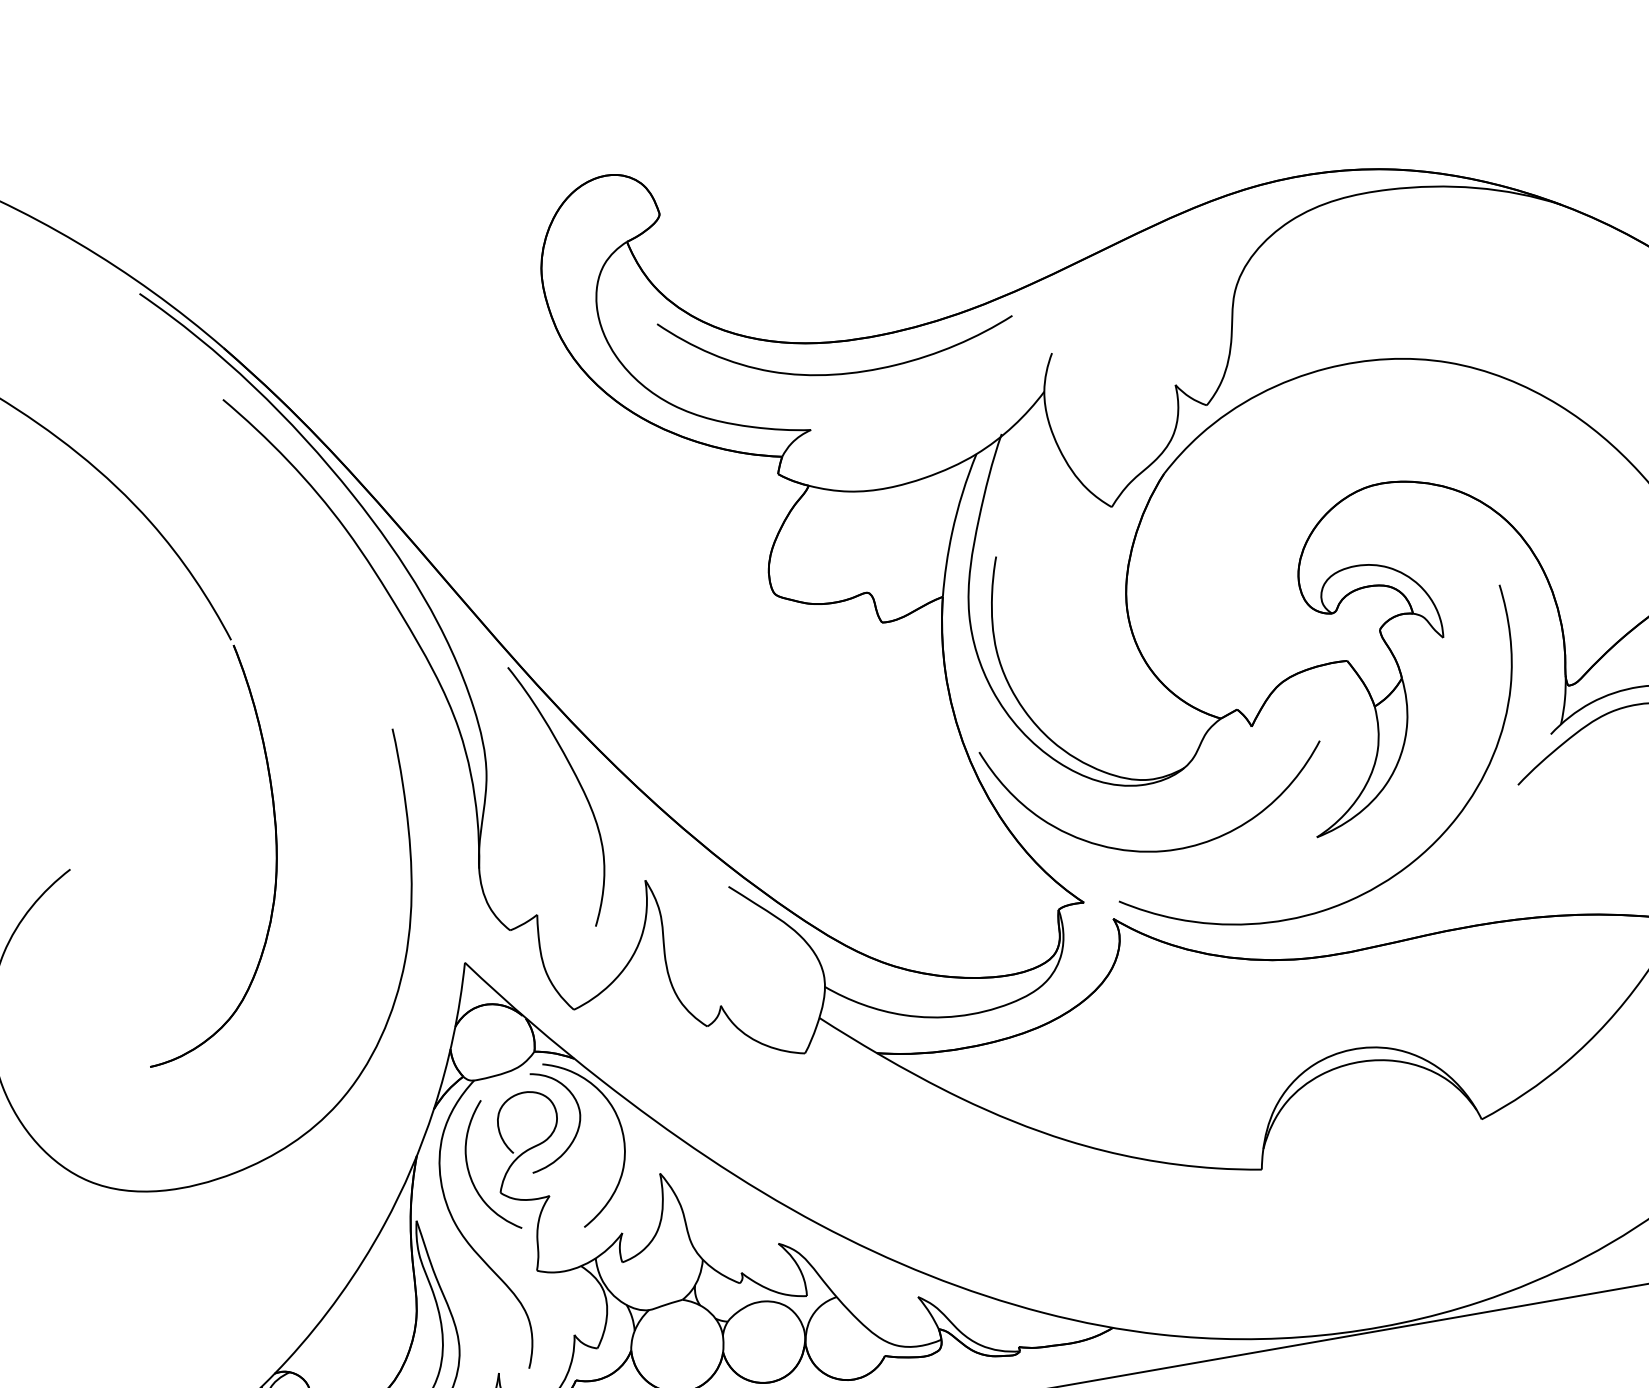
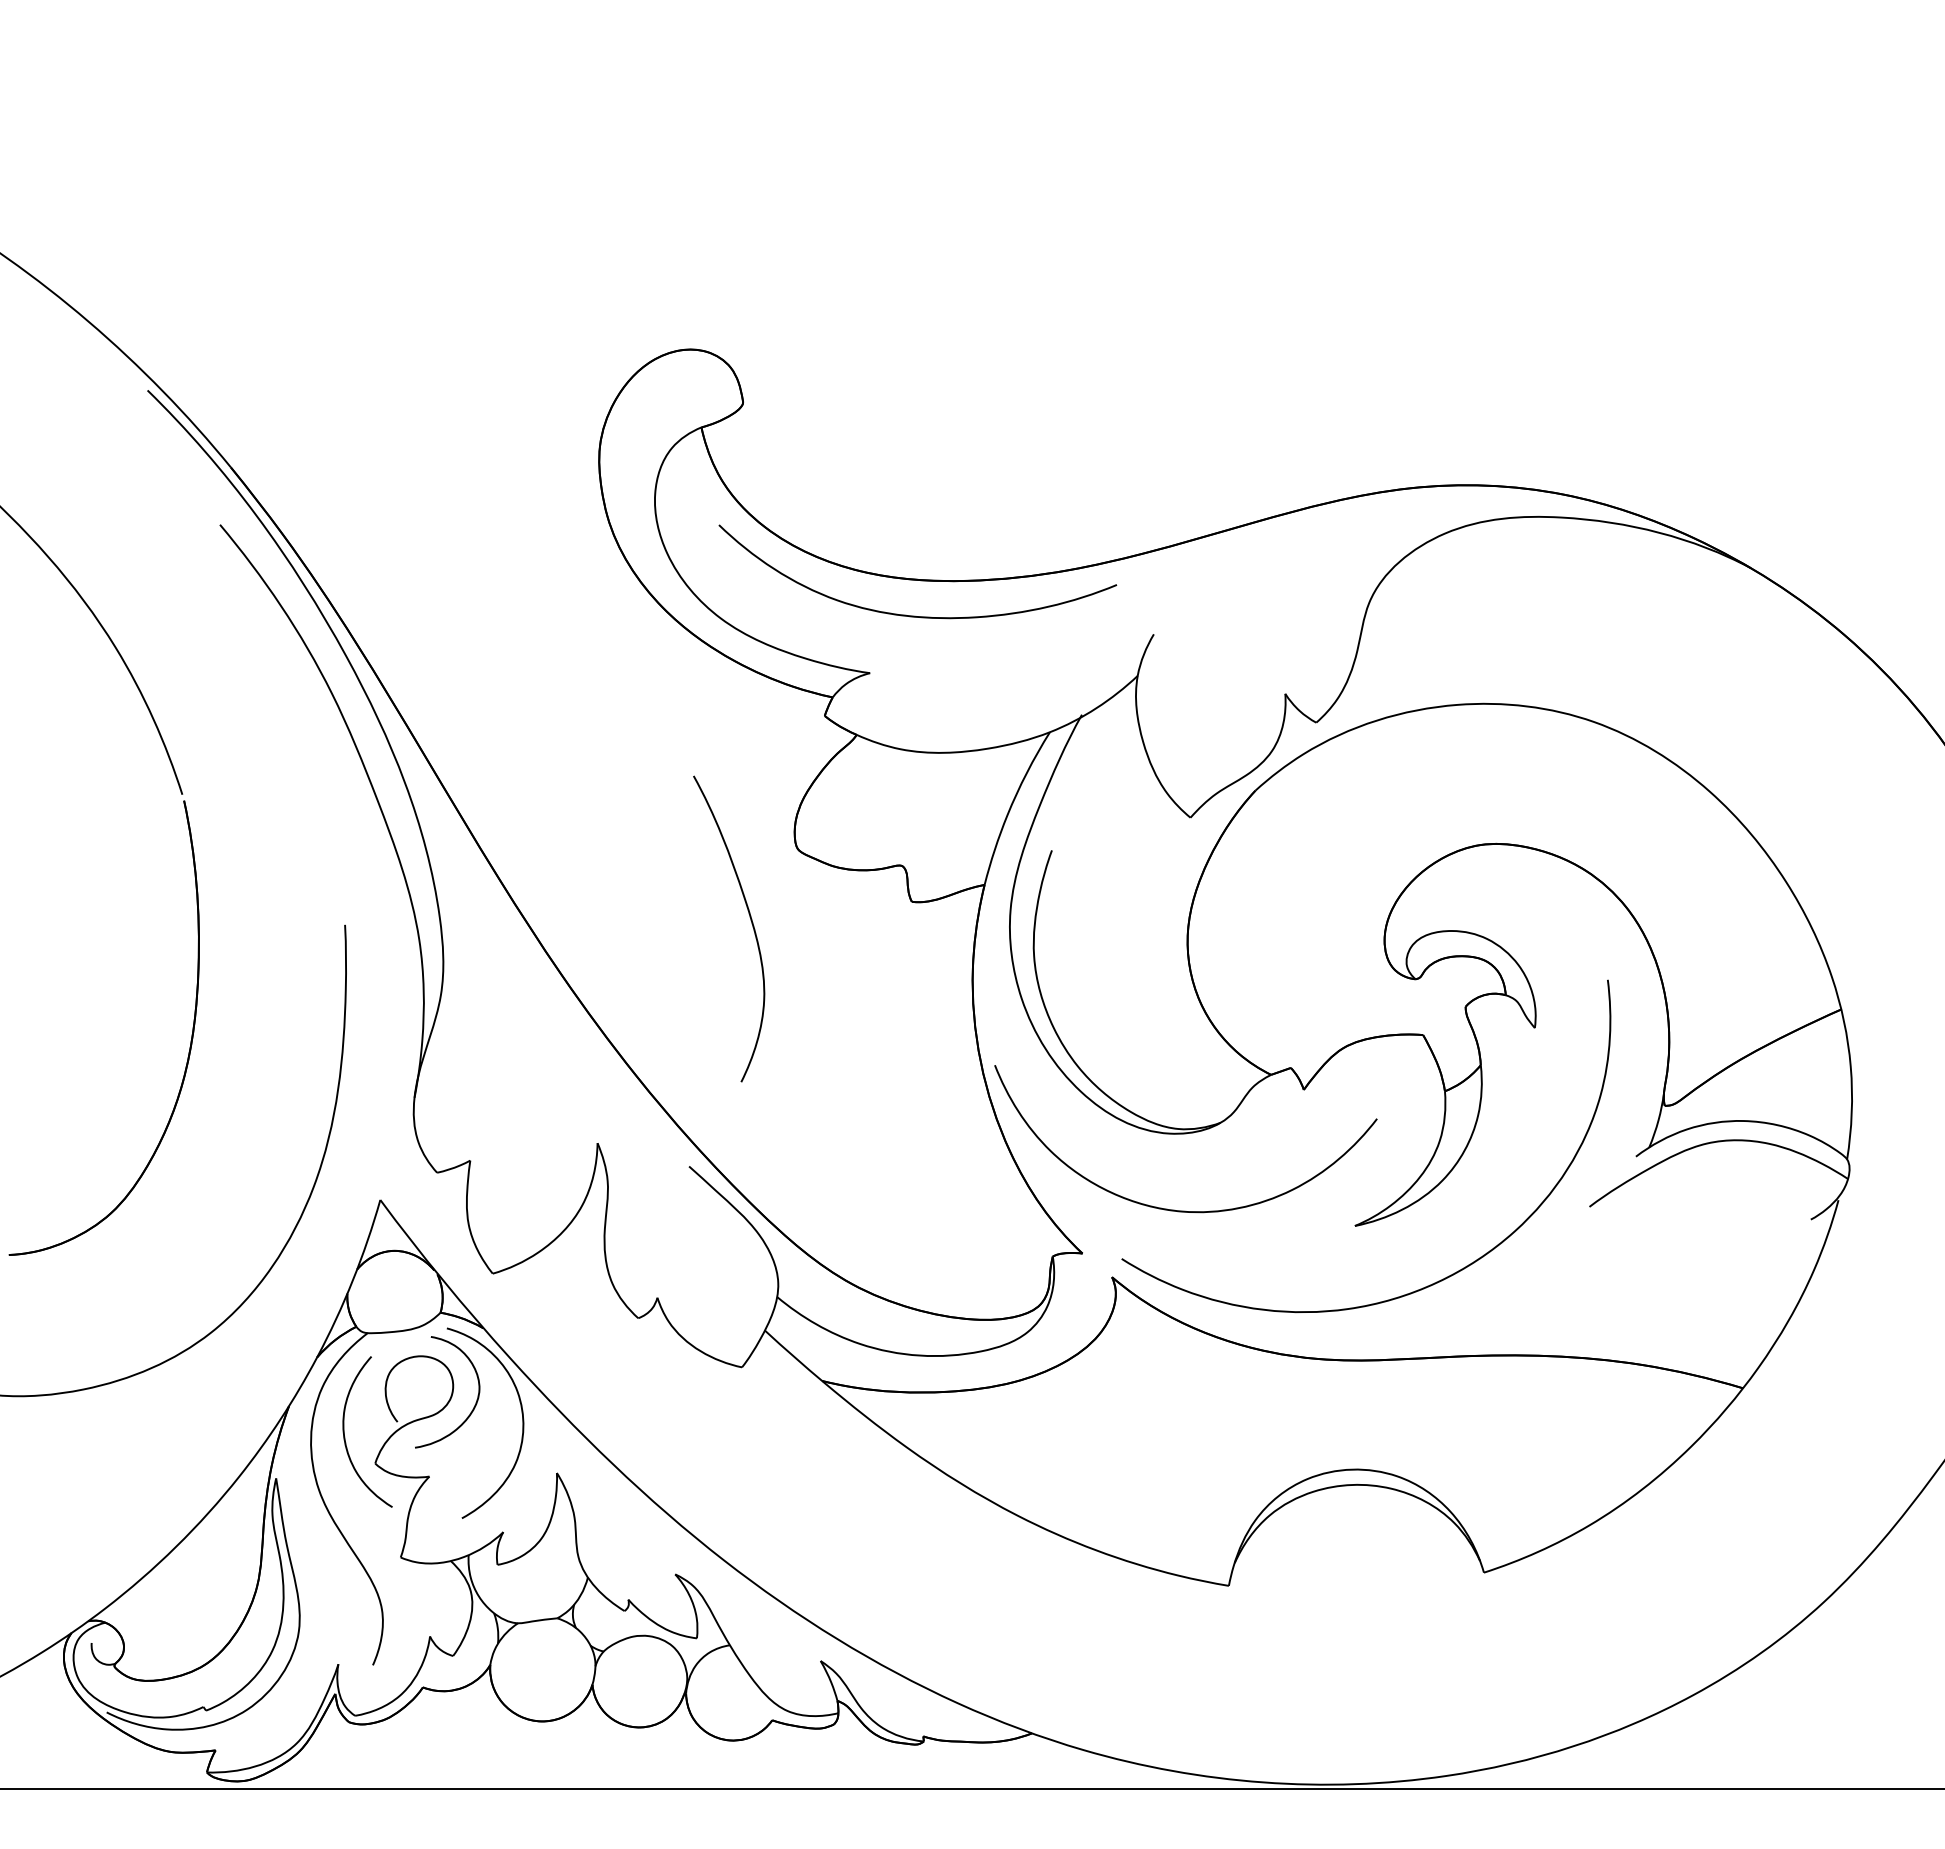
curve: (580, 787) -> (751, 924), moved

